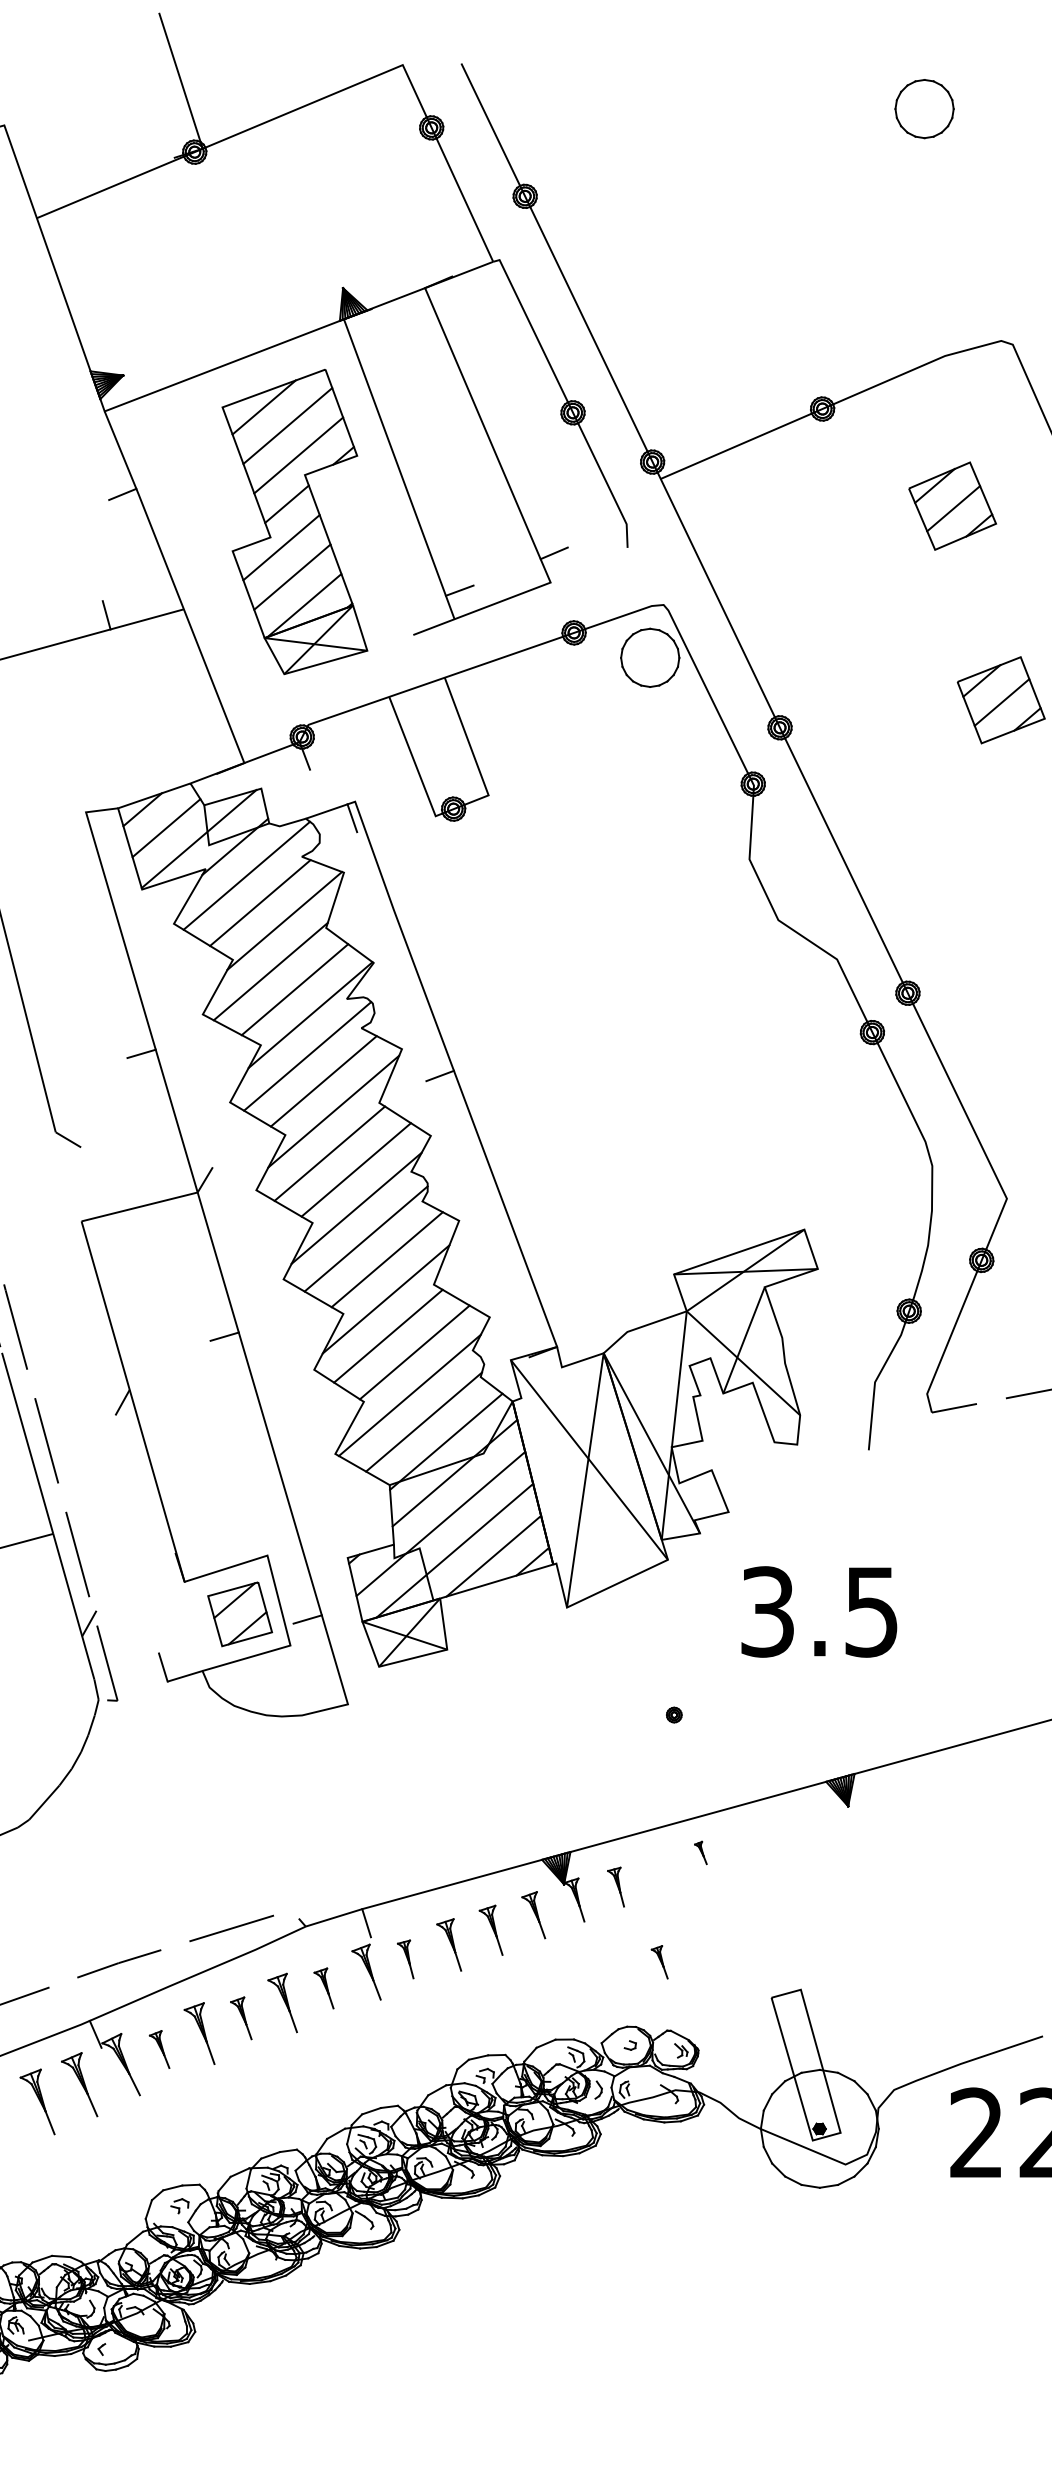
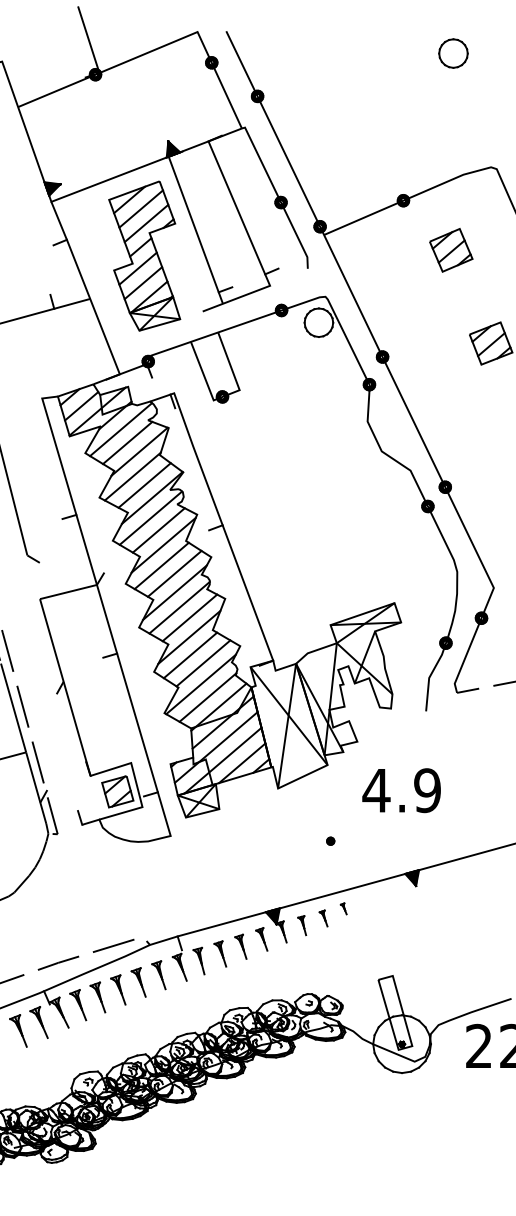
part: (953, 506) -> (451, 250), moved
text: (818, 1611) -> (401, 790), 3.5 -> 4.9
part: (404, 1958) -> (198, 960), size x1.43
part: (659, 1962) -> (323, 918), moved
part: (323, 1988) -> (158, 975), size x1.43
part: (241, 2017) -> (118, 989), size x1.43
part: (159, 2050) -> (78, 1005), size x1.67

